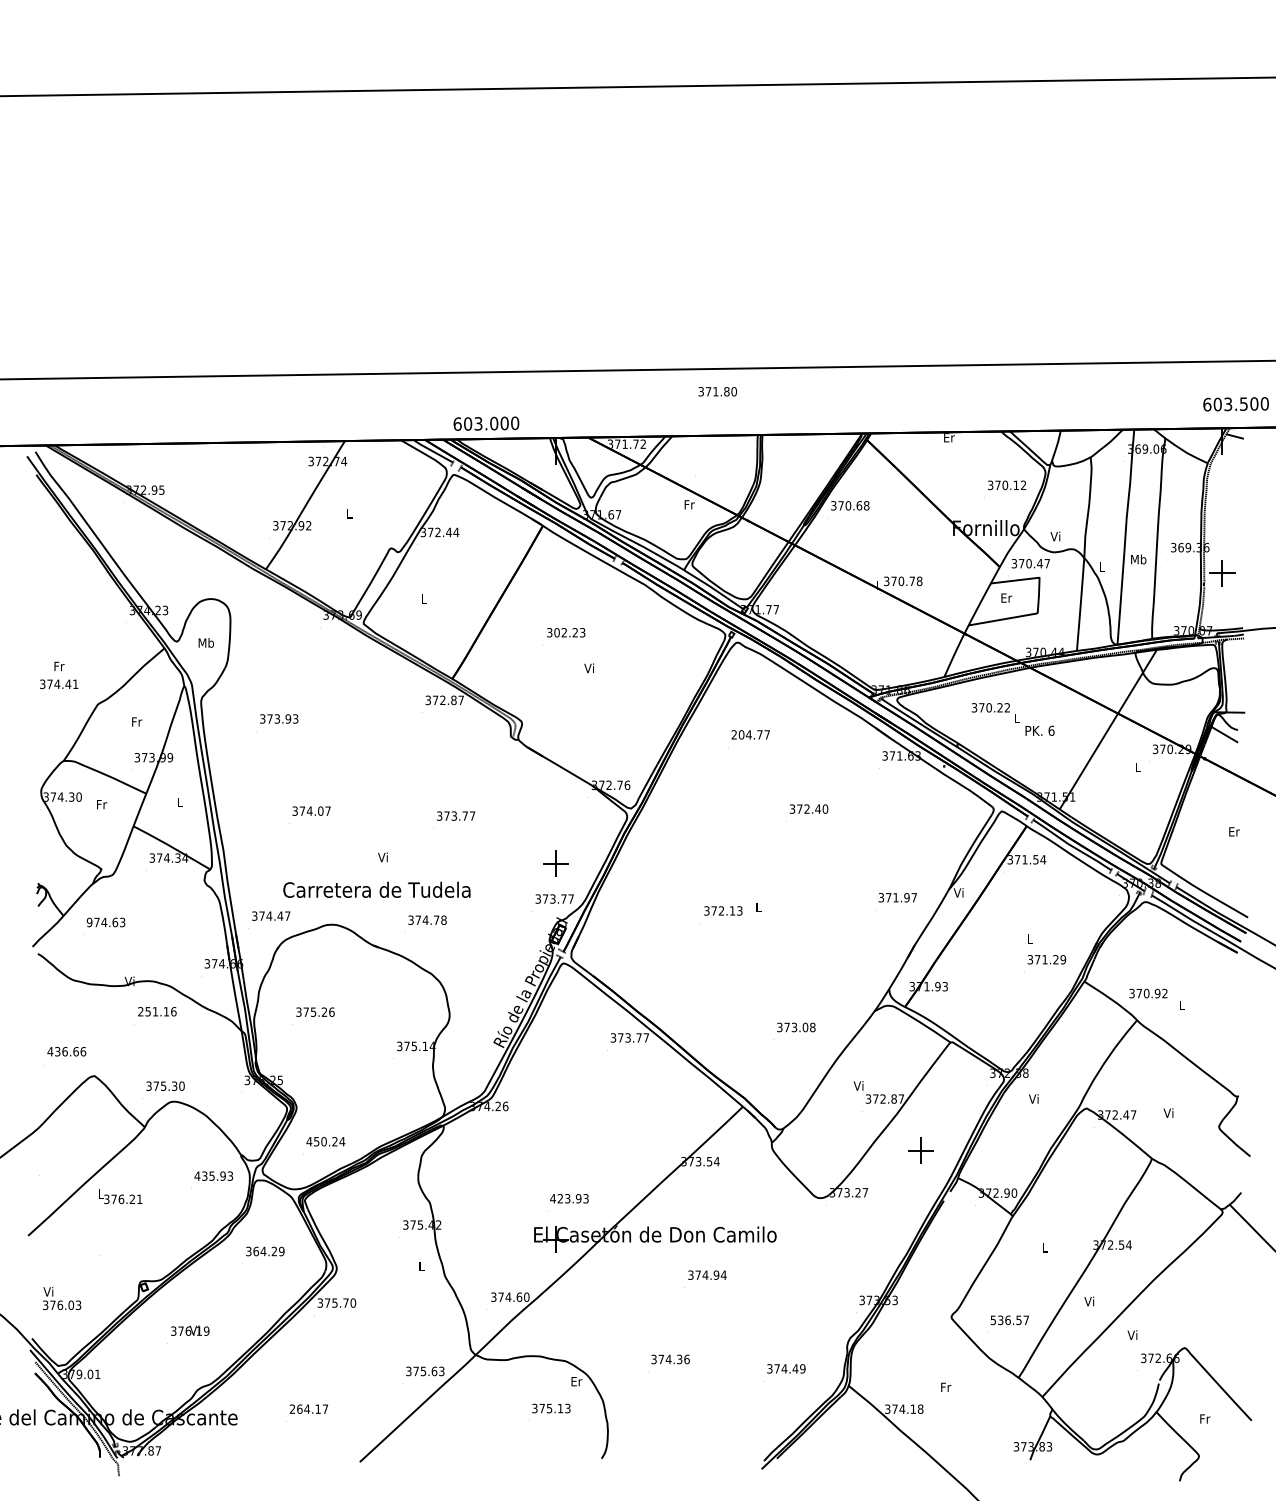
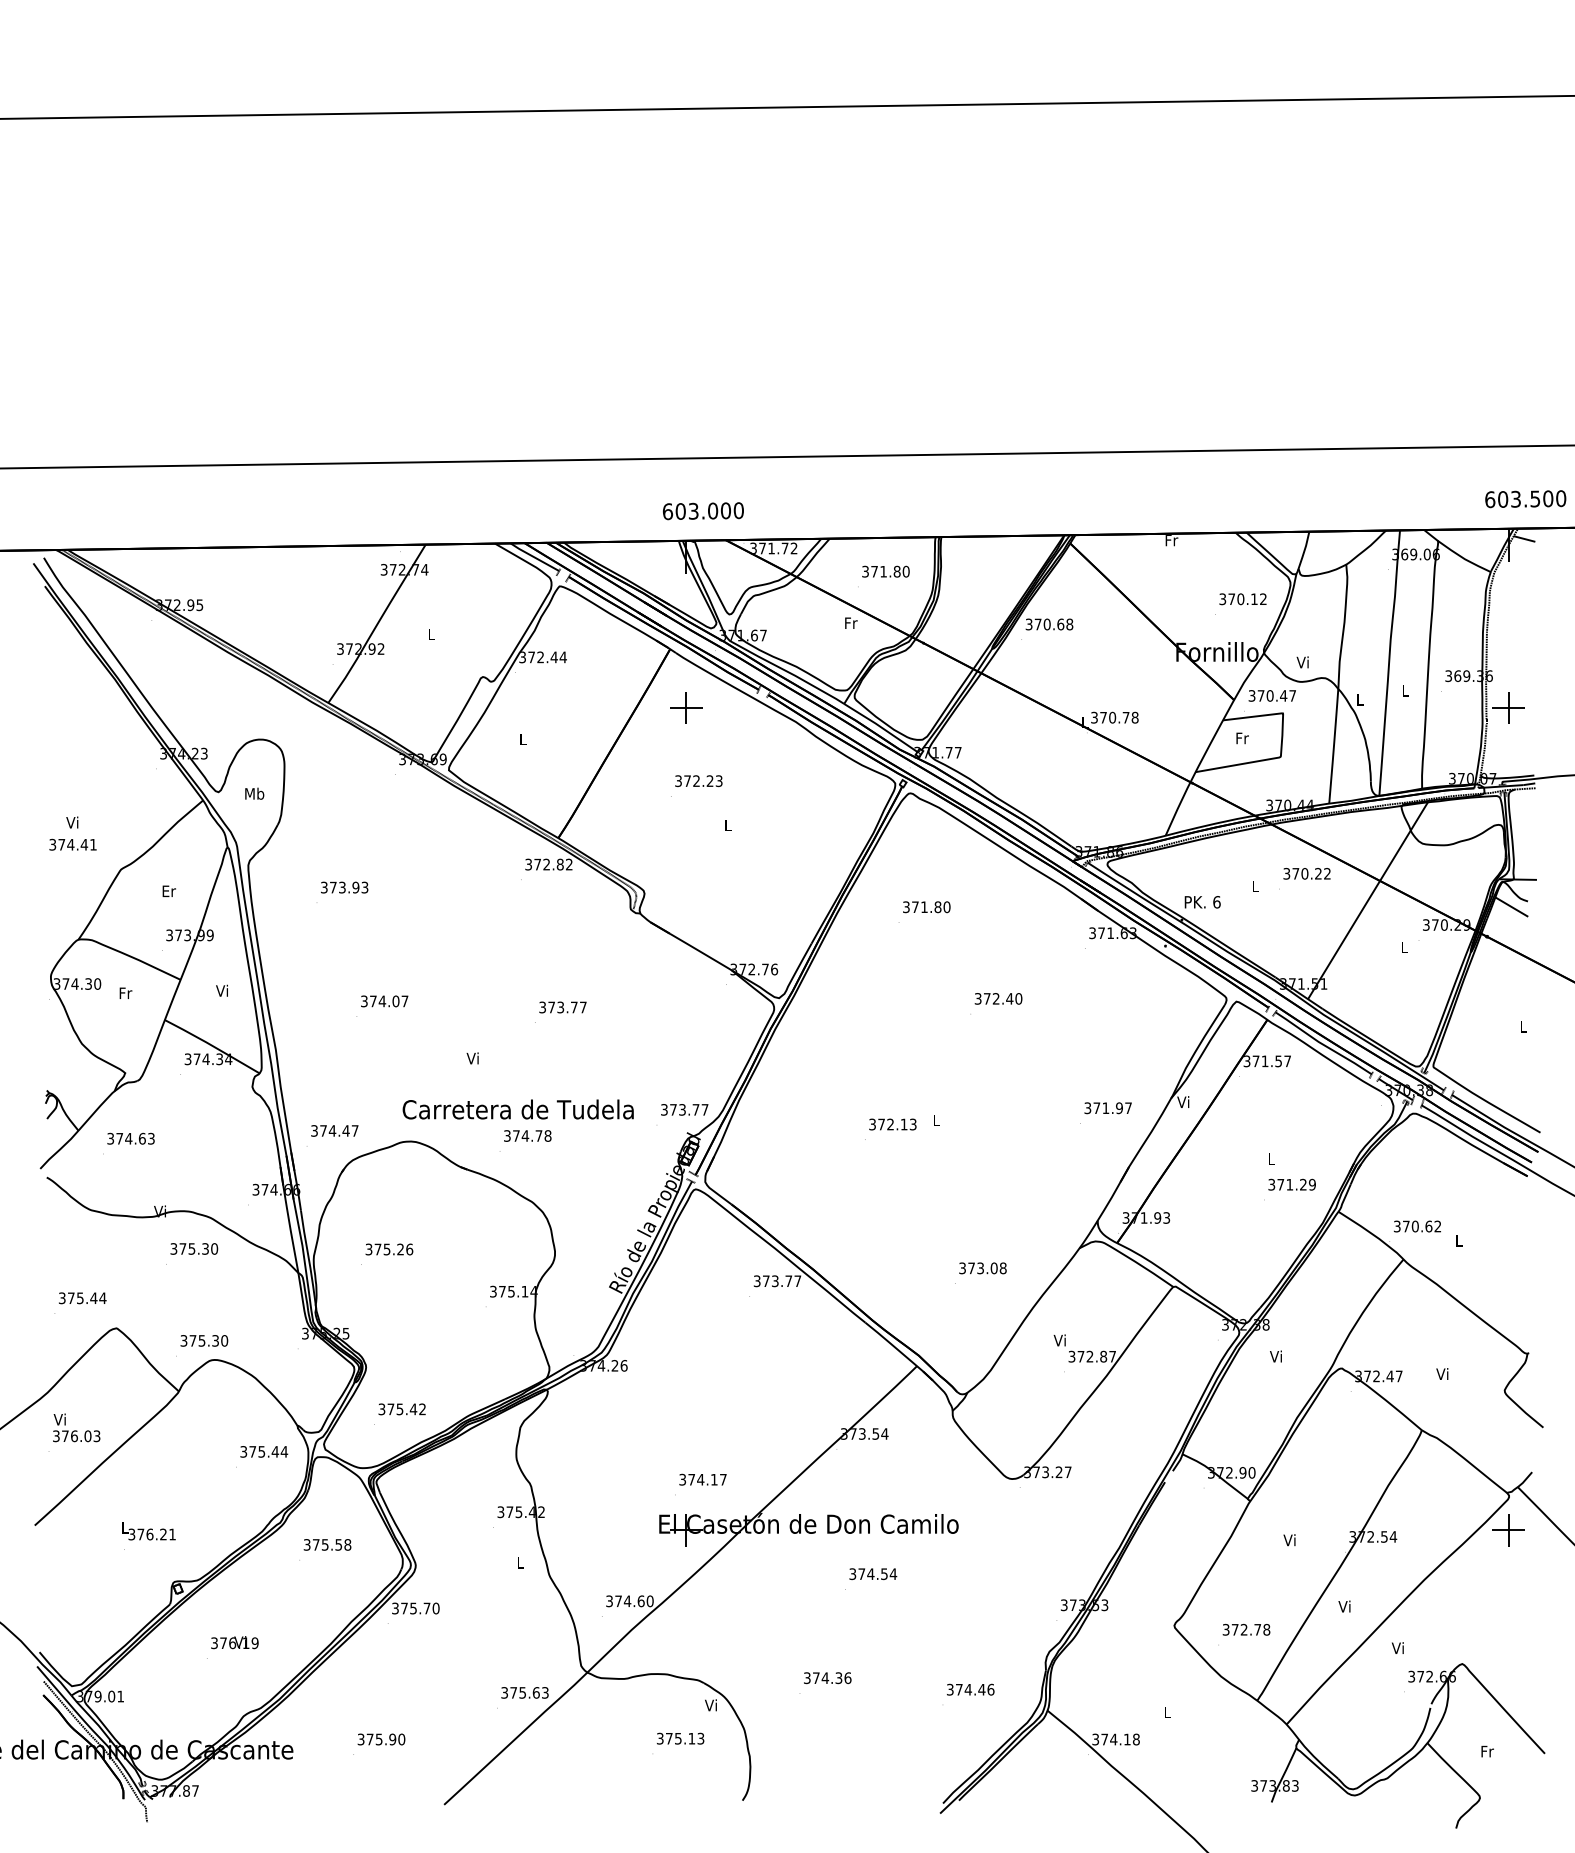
text: (717, 391) -> (885, 571), moved
text: (486, 423) -> (703, 511), moved
text: (949, 437) -> (1171, 540), Er -> Fr
text: (1138, 559) -> (1405, 690), Mb -> L
text: (1006, 598) -> (1242, 738), Er -> Fr
text: (556, 633) -> (687, 781), 302.23 -> 372.23
text: (58, 666) -> (72, 822), Fr -> Vi
text: (589, 667) -> (727, 824), Vi -> L
text: (461, 700) -> (569, 864), 372.87 -> 372.82
text: (990, 707) -> (1306, 873), moved
text: (136, 722) -> (168, 891), Fr -> Er
text: (1039, 731) -> (1202, 902), moved
text: (750, 735) -> (926, 907), 204.77 -> 371.80
text: (179, 802) -> (221, 990), L -> Vi
text: (1234, 831) -> (1523, 1026), Er -> L
text: (1043, 859) -> (1287, 1061), 371.54 -> 371.57
part: (556, 863) -> (686, 707), moved
text: (376, 889) -> (517, 1109), moved
text: (89, 922) -> (110, 1138), 974.63 -> 374.63
text: (1157, 993) -> (1428, 1226), 370.92 -> 370.62
text: (157, 1011) -> (194, 1248), 251.16 -> 375.30
text: (66, 1051) -> (82, 1298), 436.66 -> 375.44
text: (326, 1141) -> (402, 1409), 450.24 -> 375.42
part: (920, 1150) -> (1508, 1530), moved
text: (214, 1175) -> (264, 1451), 435.93 -> 375.44
text: (120, 1196) -> (148, 1531), moved
text: (569, 1198) -> (702, 1479), 423.93 -> 374.17
text: (1044, 1247) -> (1289, 1540), L -> Vi
text: (268, 1251) -> (331, 1544), 364.29 -> 375.58
text: (715, 1274) -> (883, 1573), 374.94 -> 374.54
text: (61, 1298) -> (76, 1427), moved
text: (1009, 1320) -> (1246, 1629), 536.57 -> 372.78
text: (802, 1368) -> (990, 1689), 374.49 -> 374.46
text: (576, 1381) -> (711, 1705), Er -> Vi
text: (945, 1387) -> (1167, 1712), Fr -> L
text: (309, 1409) -> (381, 1739), 264.17 -> 375.90

